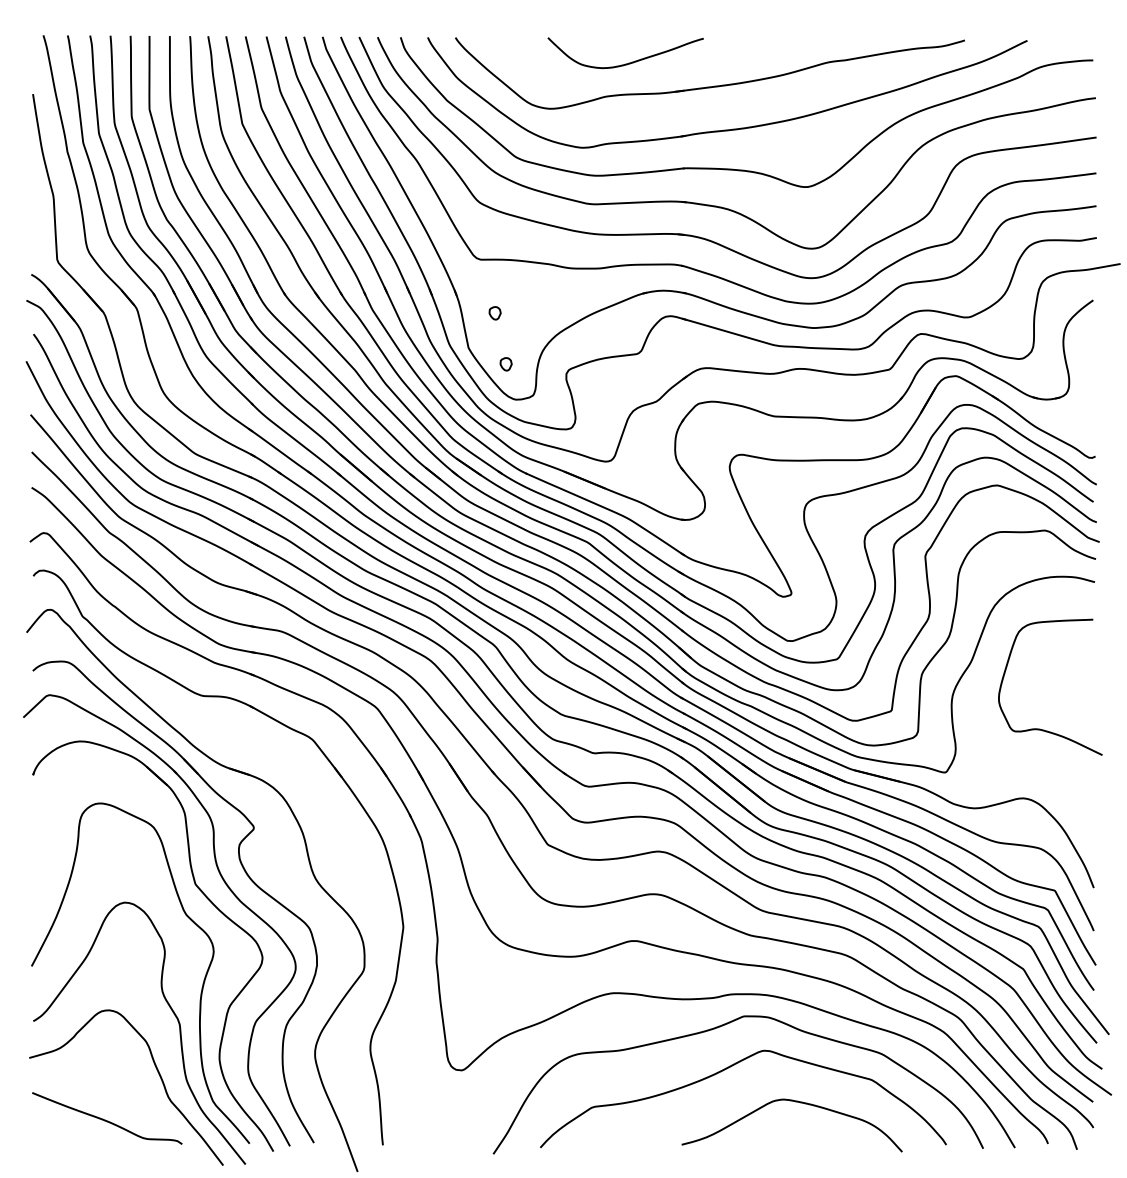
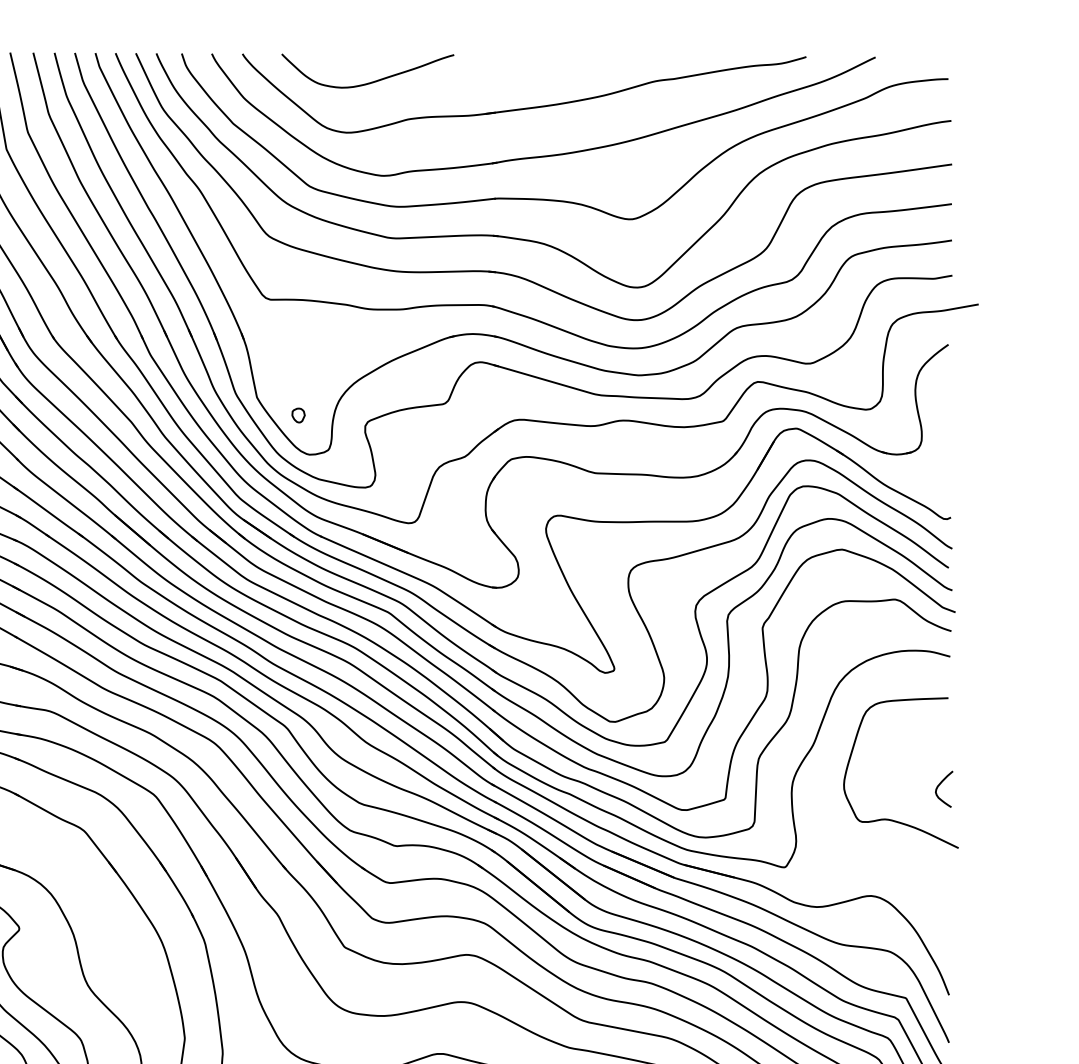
curve: (628, 62) -> (370, 81), moved
part: (494, 313) -> (285, 359), removed
curve: (1086, 697) -> (940, 784), added

